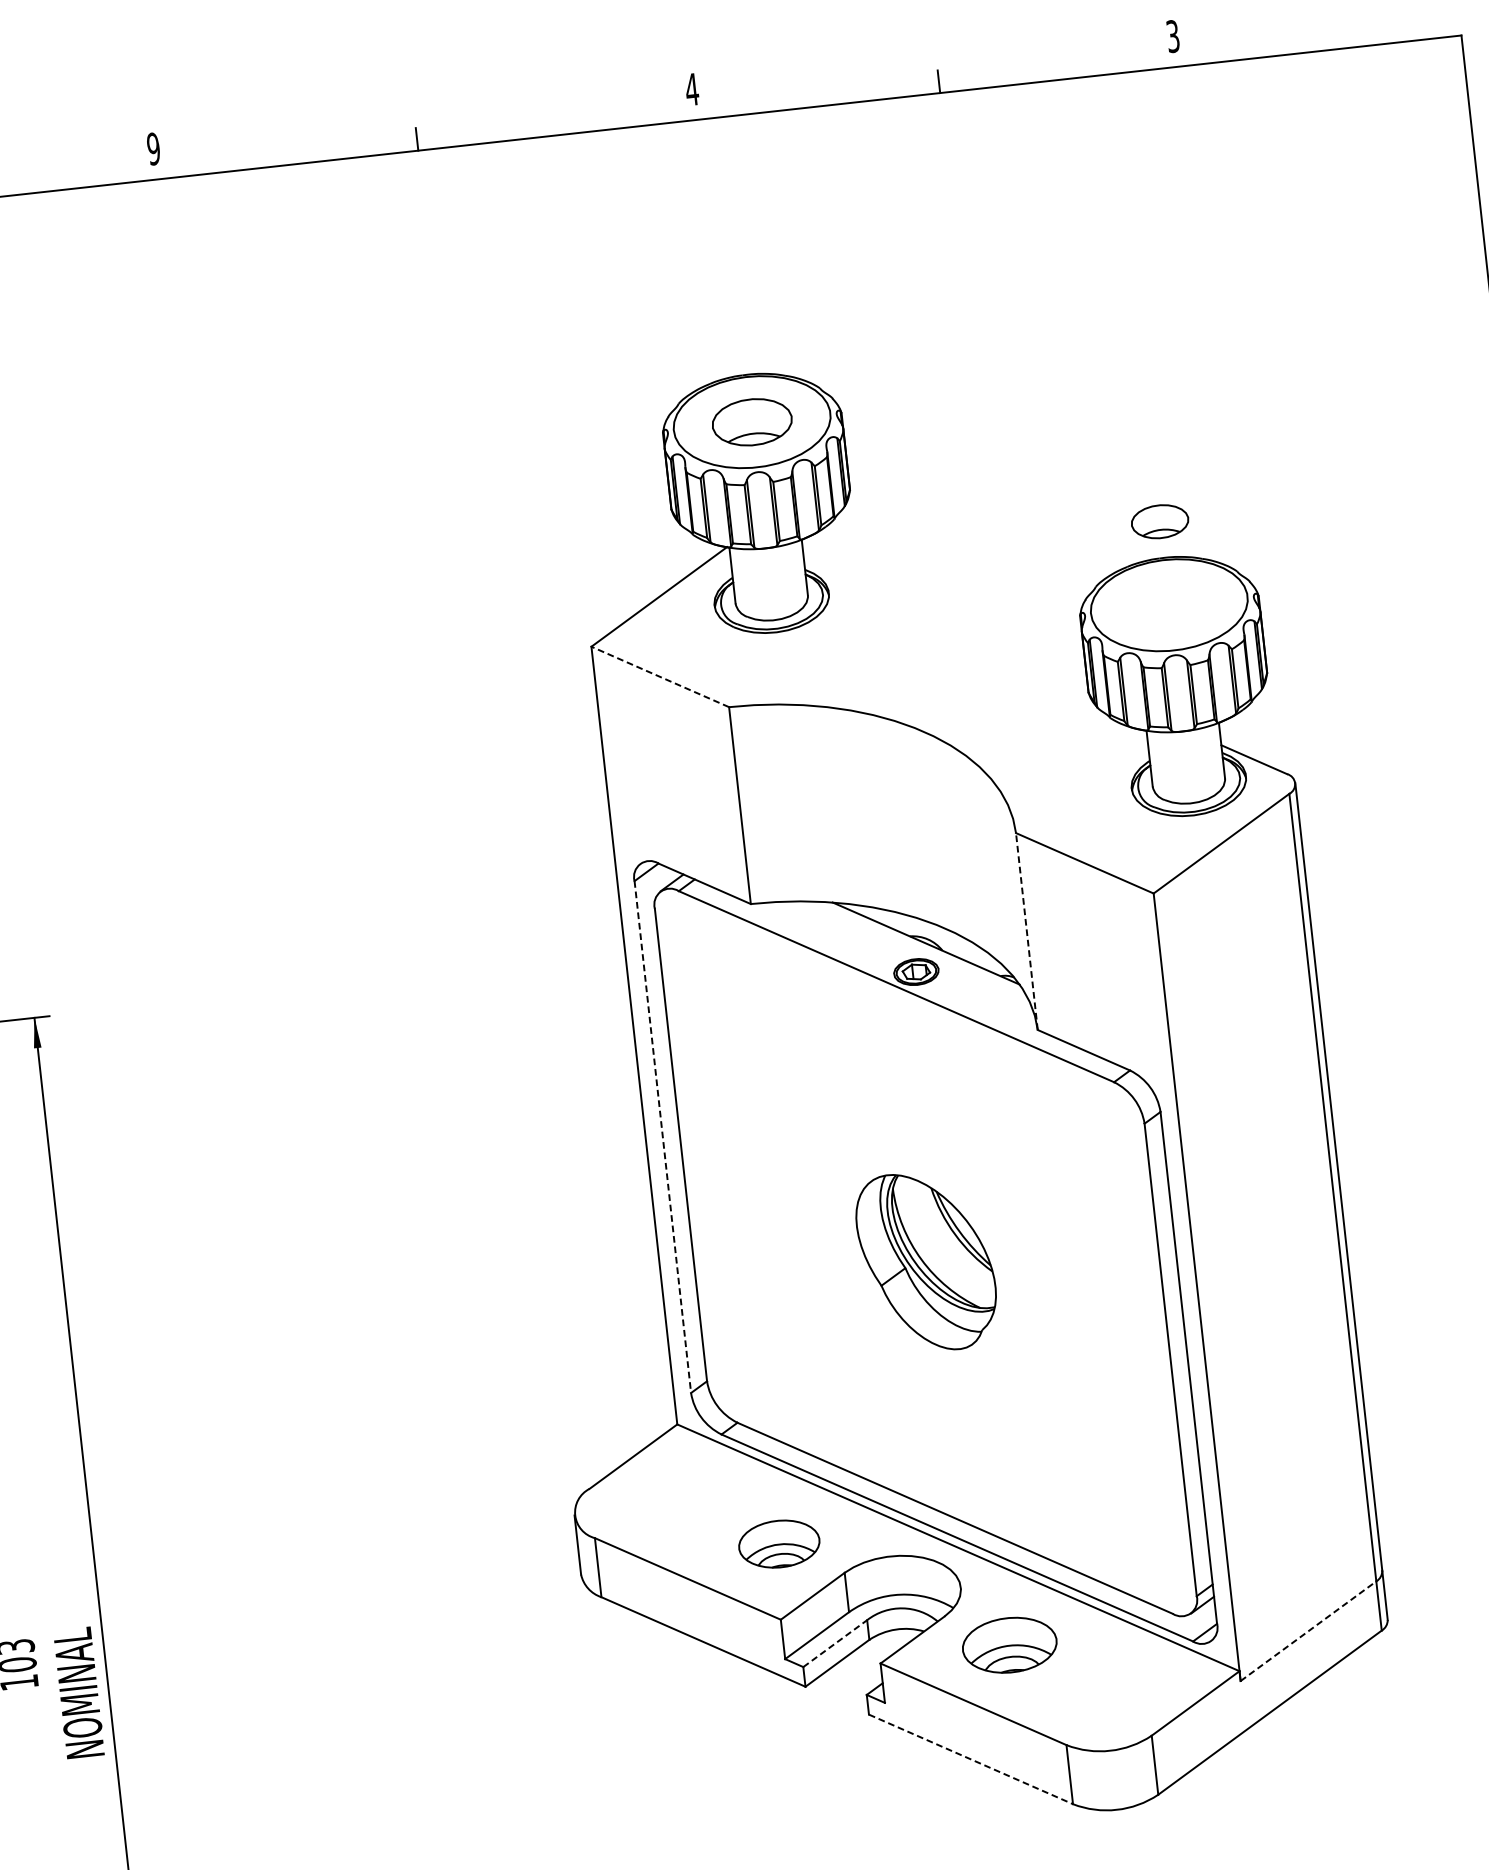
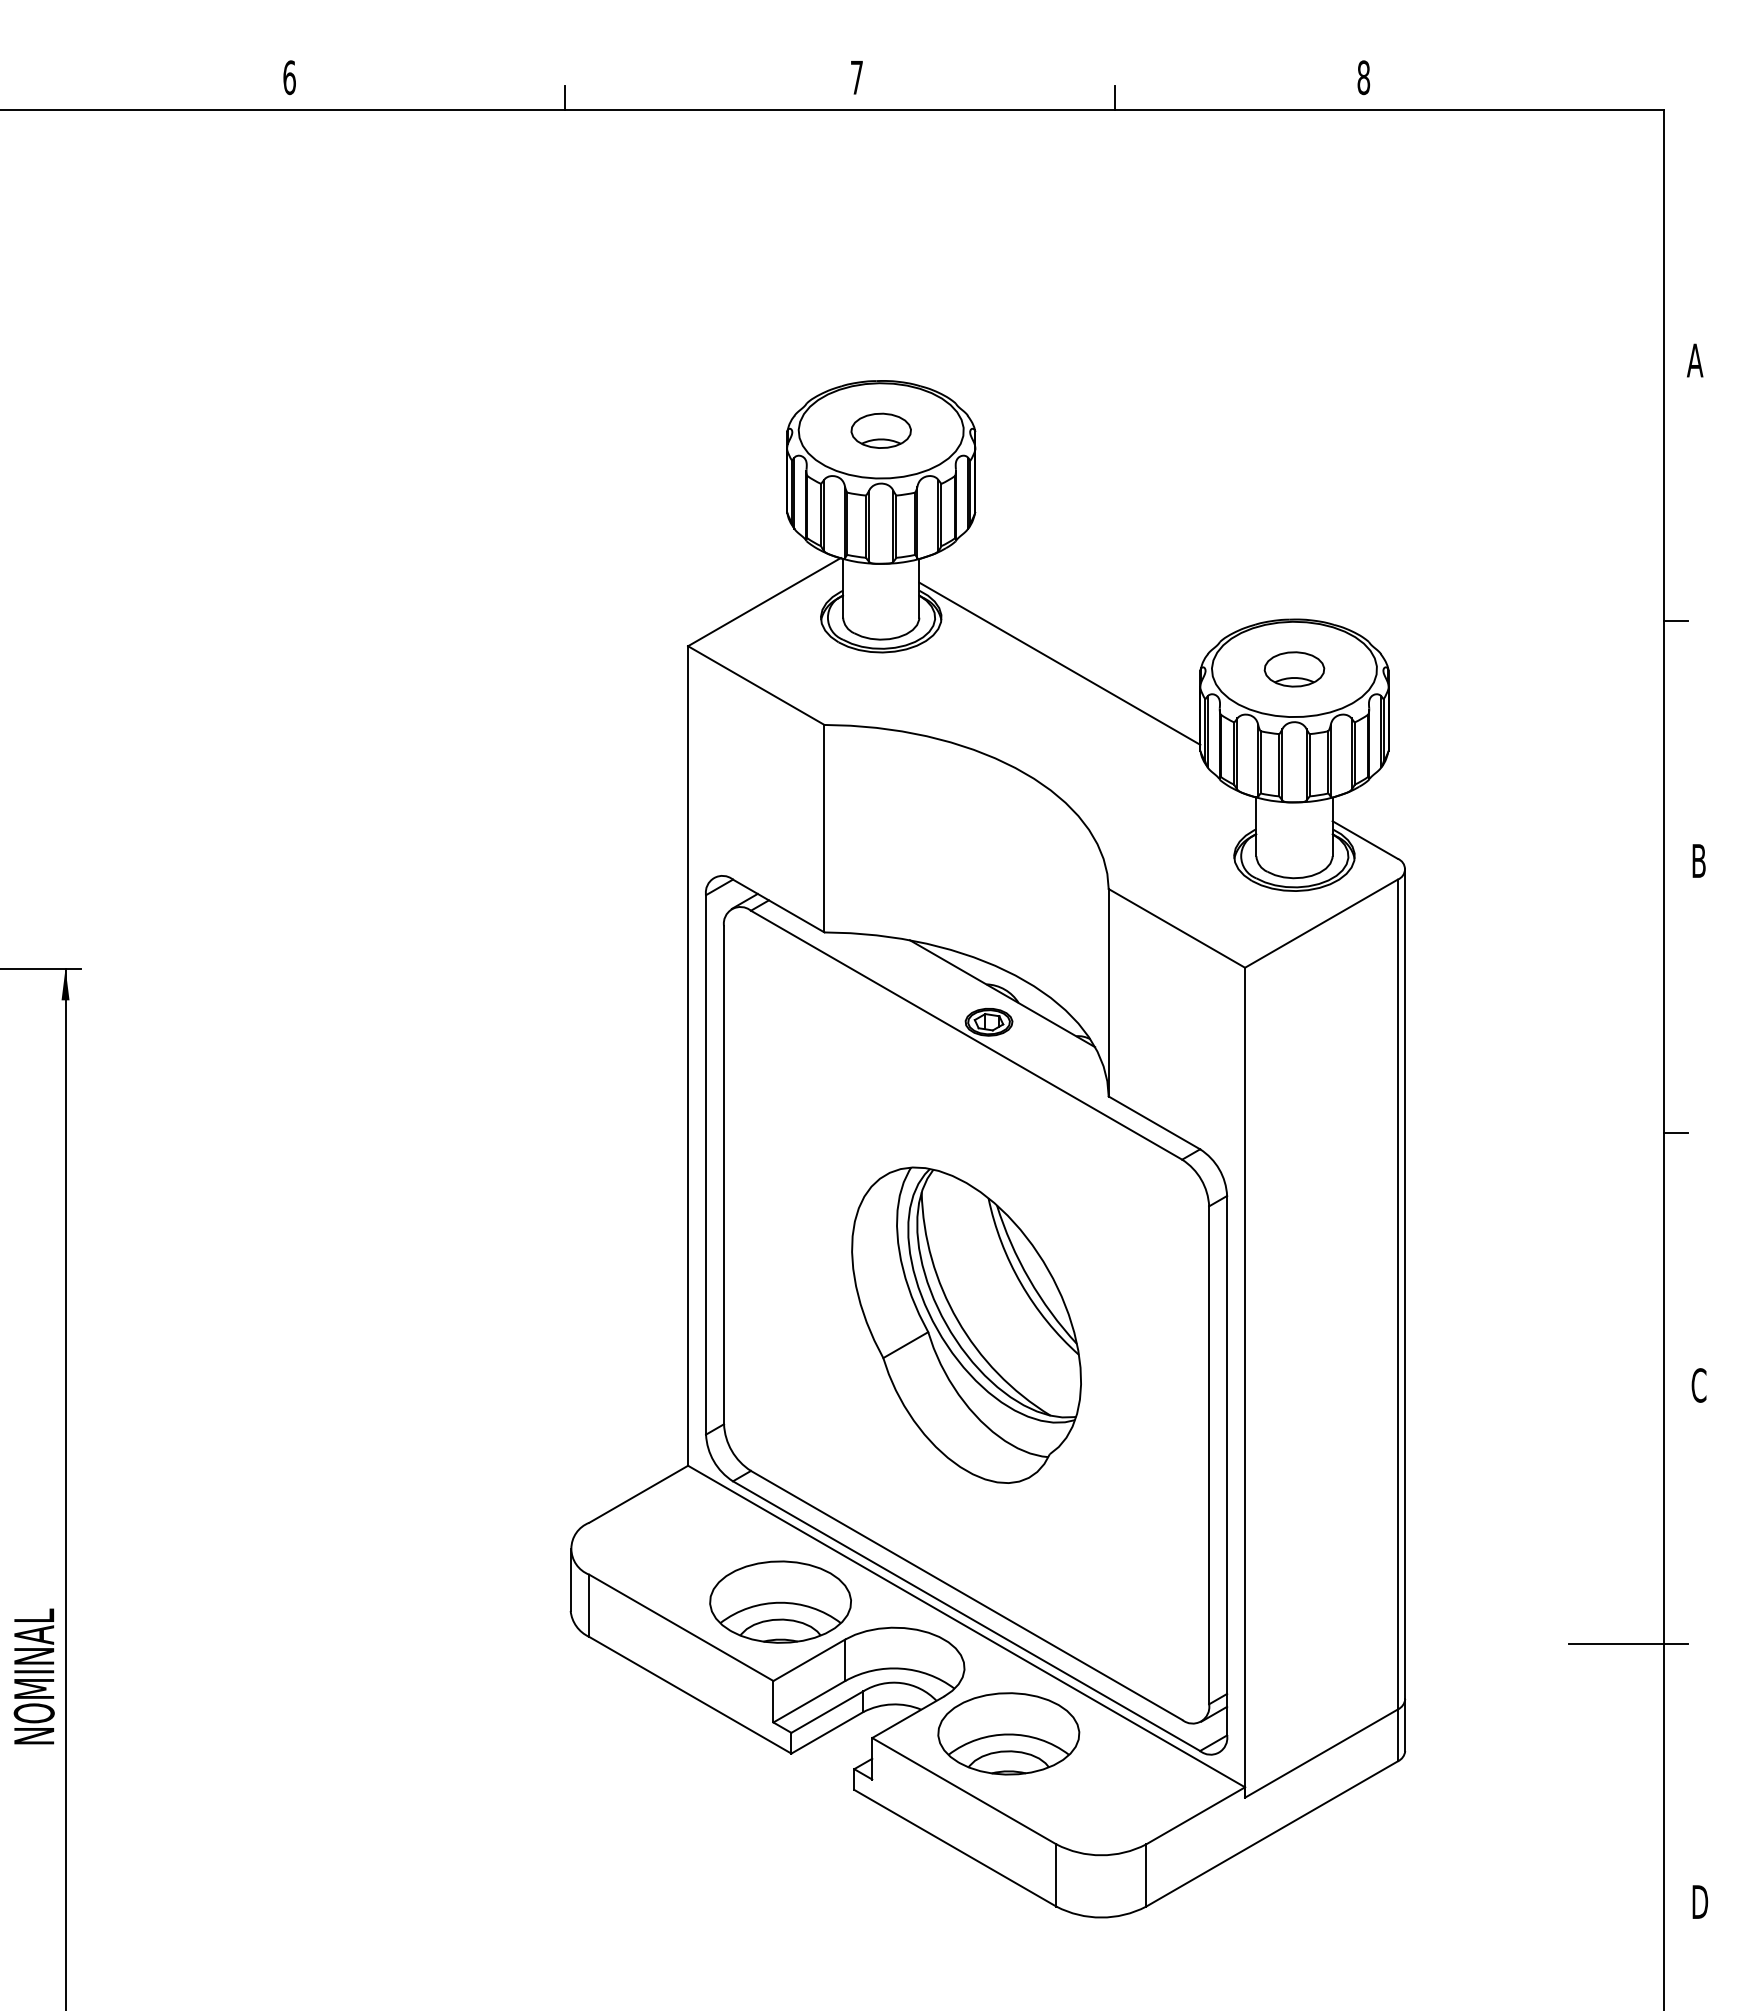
text: (1172, 36) -> (1363, 77), 3 -> 8
text: (691, 89) -> (856, 77), 4 -> 7
text: (153, 148) -> (289, 77), 9 -> 6
part: (751, 421) -> (880, 430), size x0.71
part: (1160, 521) -> (1294, 669), moved
line: (945, 624) -> (1059, 663), added
line: (660, 676) -> (756, 685), dashed -> solid
line: (1026, 931) -> (1108, 992), dashed -> solid
line: (663, 1136) -> (706, 1164), dashed -> solid
part: (926, 1261) -> (966, 1324), size x1.67
part: (779, 1543) -> (780, 1601), size x1.67
line: (1308, 1631) -> (1321, 1753), dashed -> solid
line: (835, 1643) -> (827, 1711), dashed -> solid
part: (1009, 1644) -> (1008, 1733), size x1.43
line: (971, 1759) -> (955, 1848), dashed -> solid

